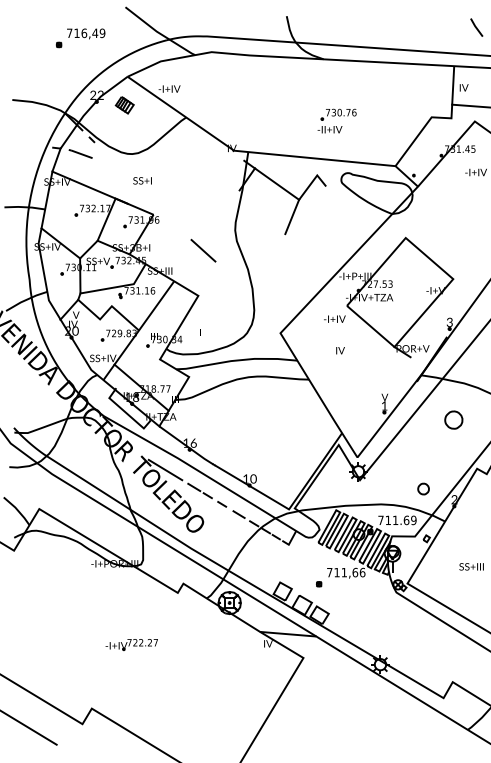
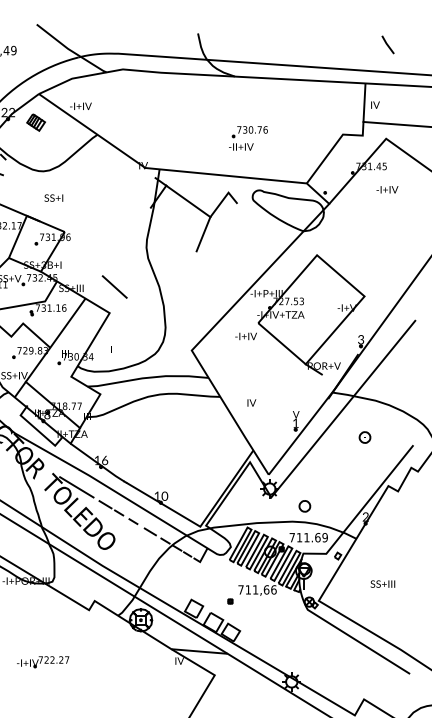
line: (203, 250) -> (114, 286), moved
text: (340, 350) -> (251, 402), moved
part: (453, 420) -> (364, 437), size x0.62
part: (423, 488) -> (304, 505), moved

